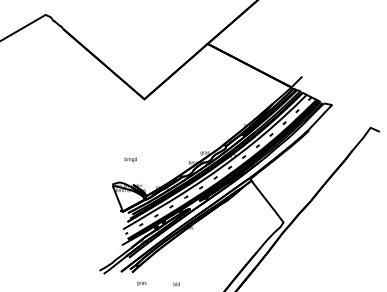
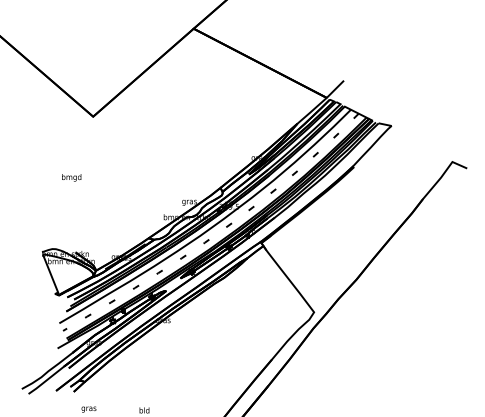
text: (130, 159) -> (71, 177), moved

